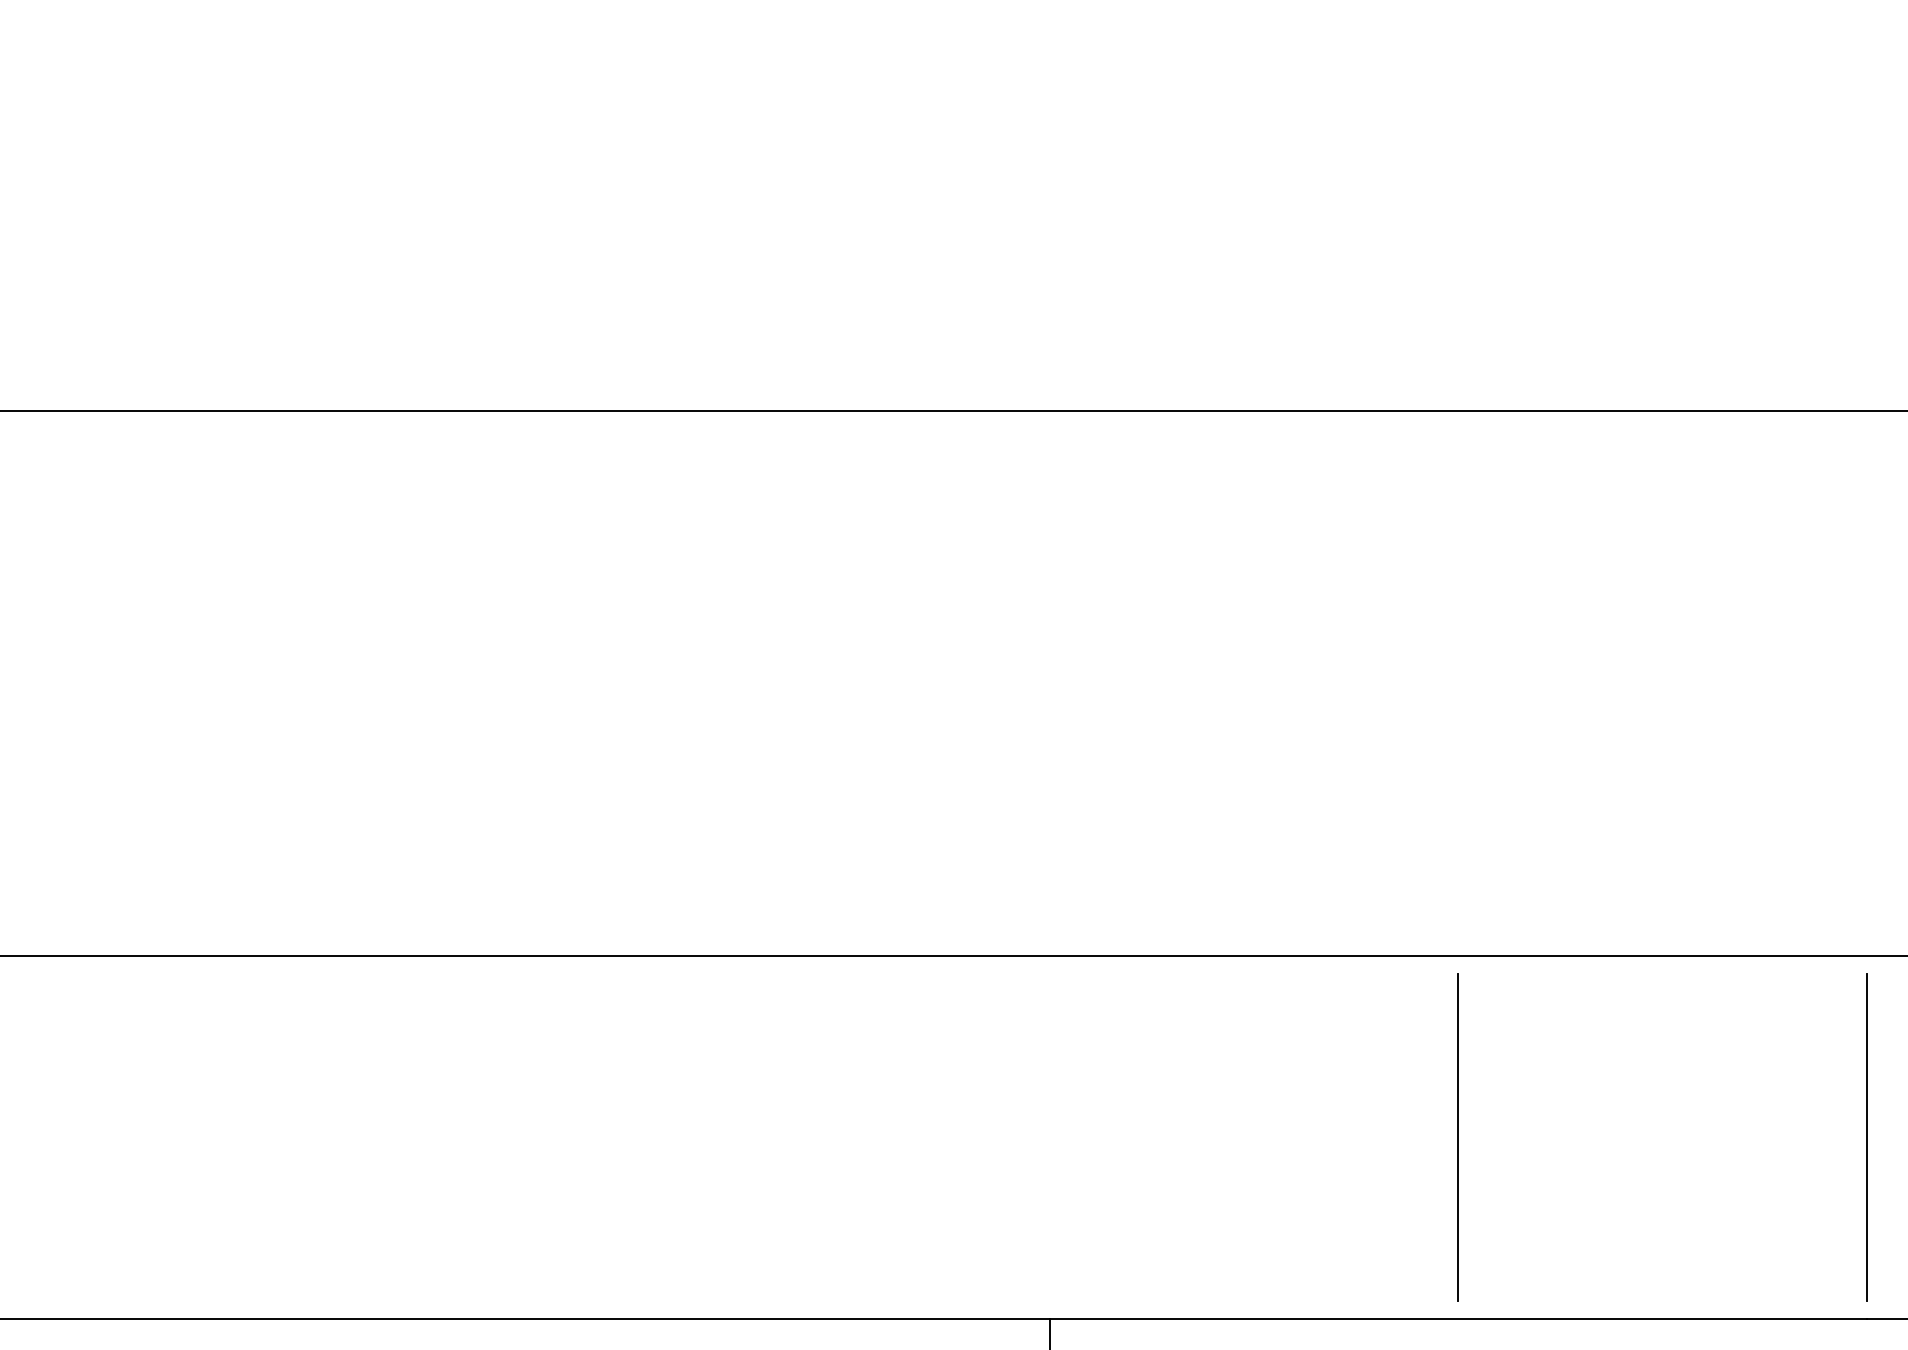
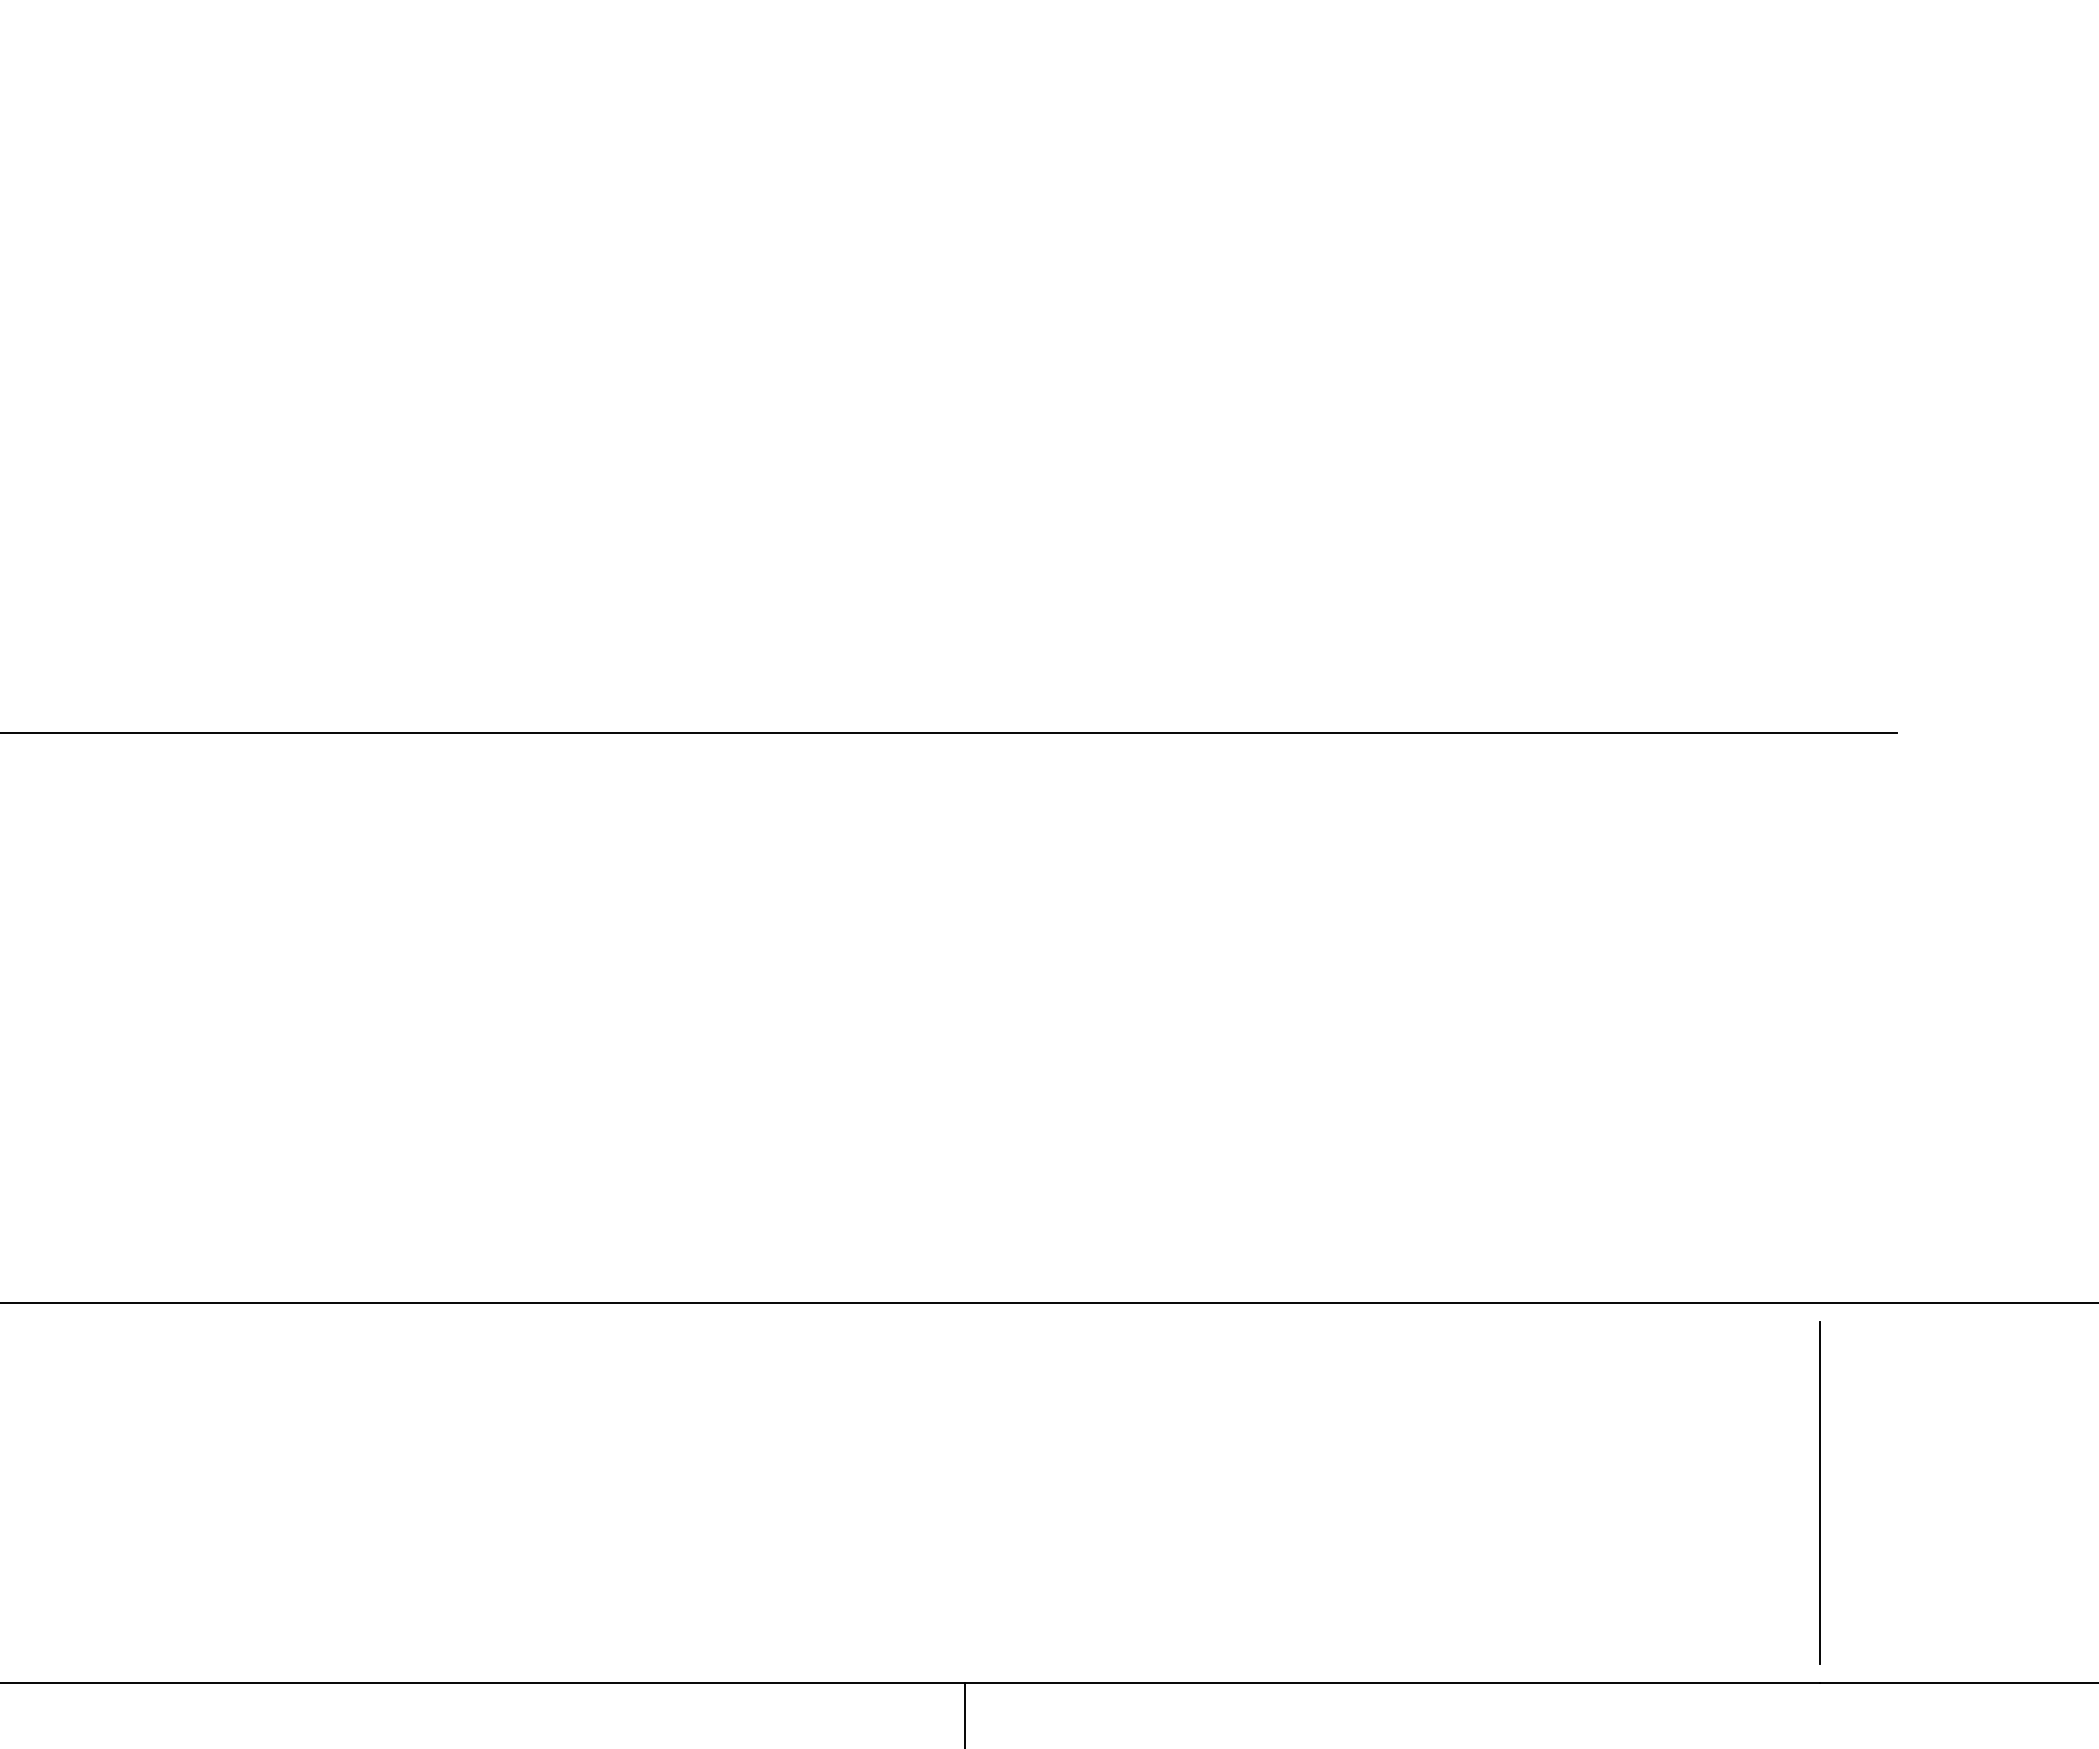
line: (1456, 1136) -> (1391, 1492), removed

